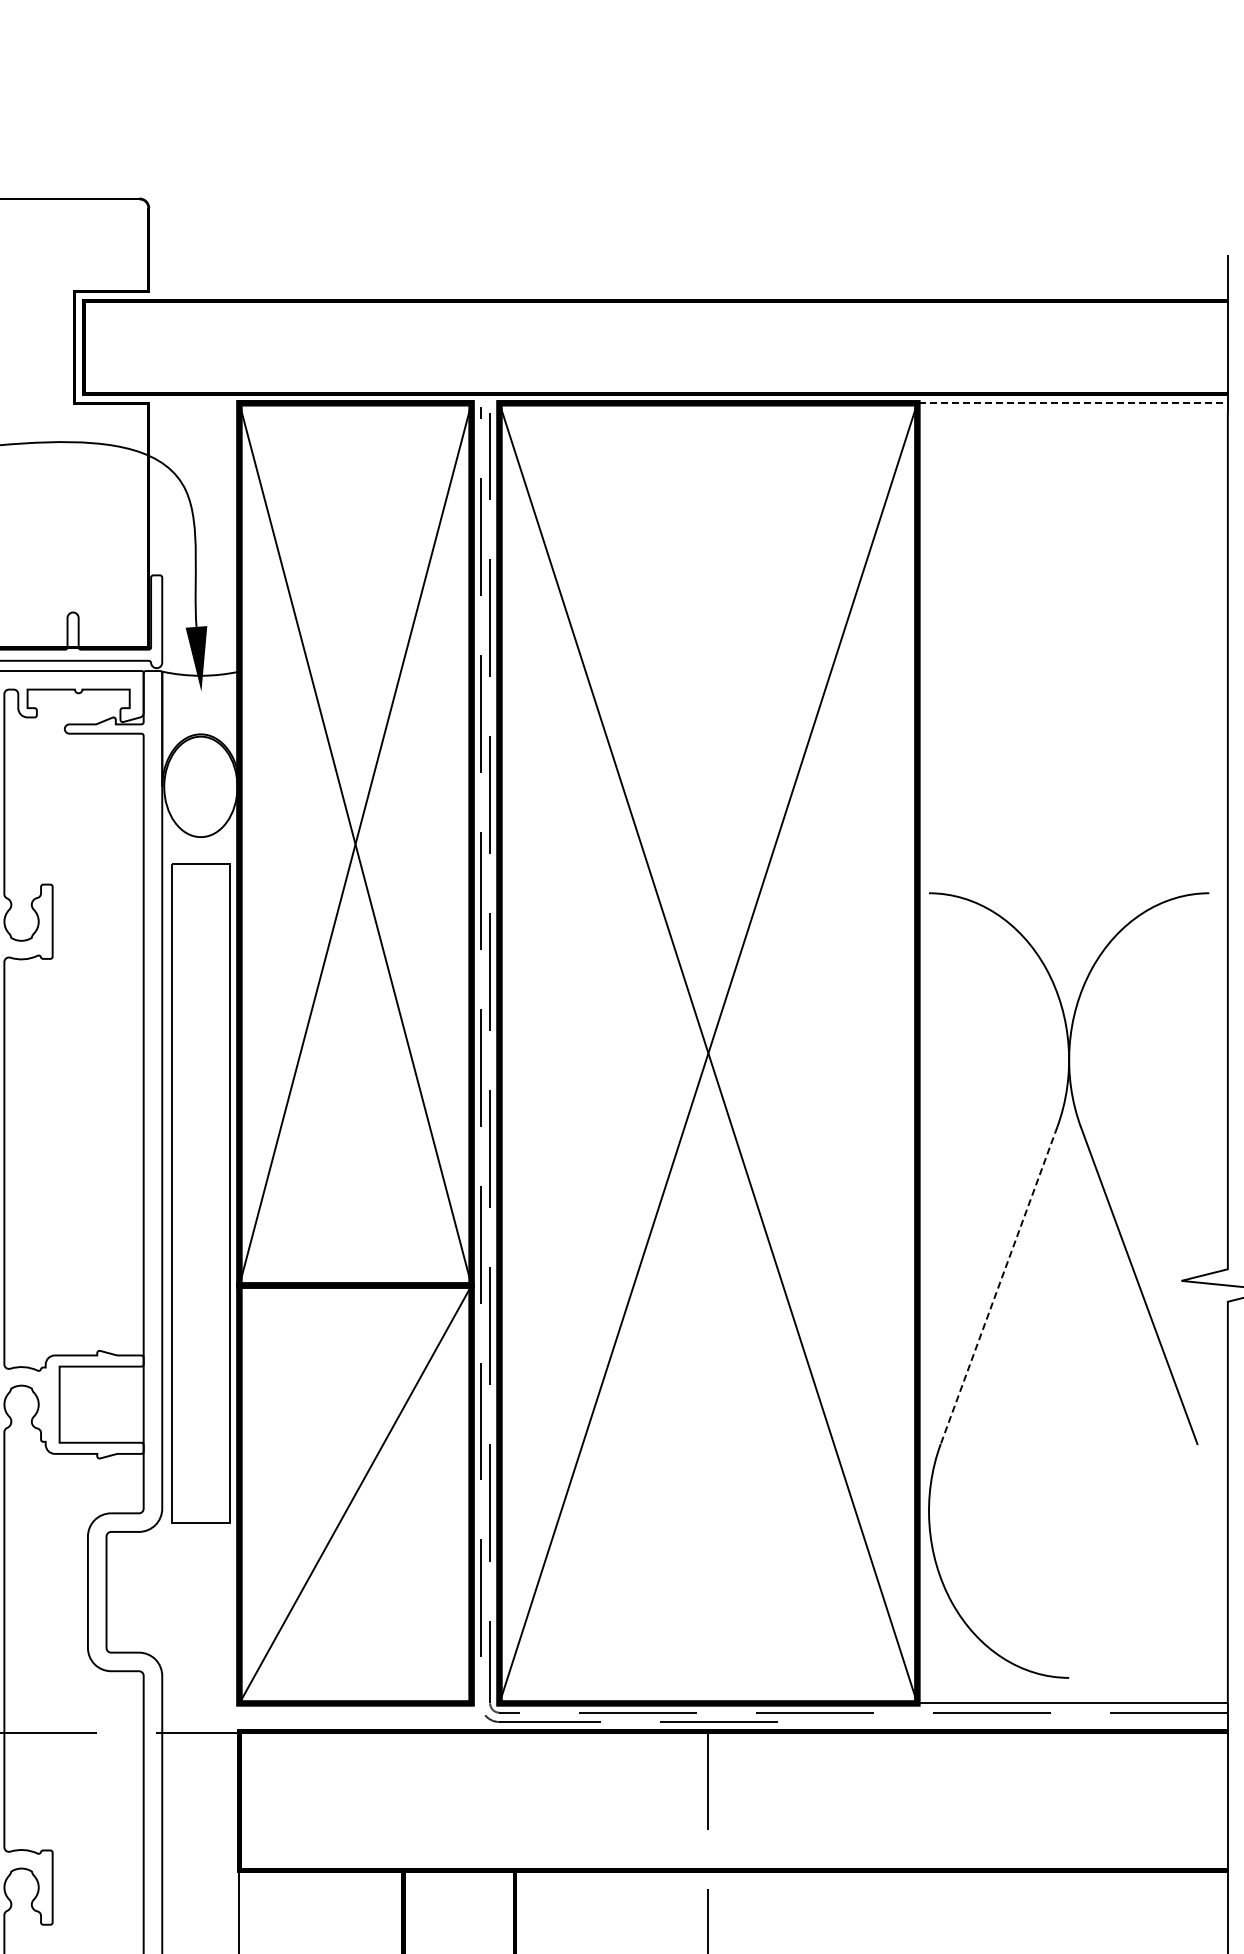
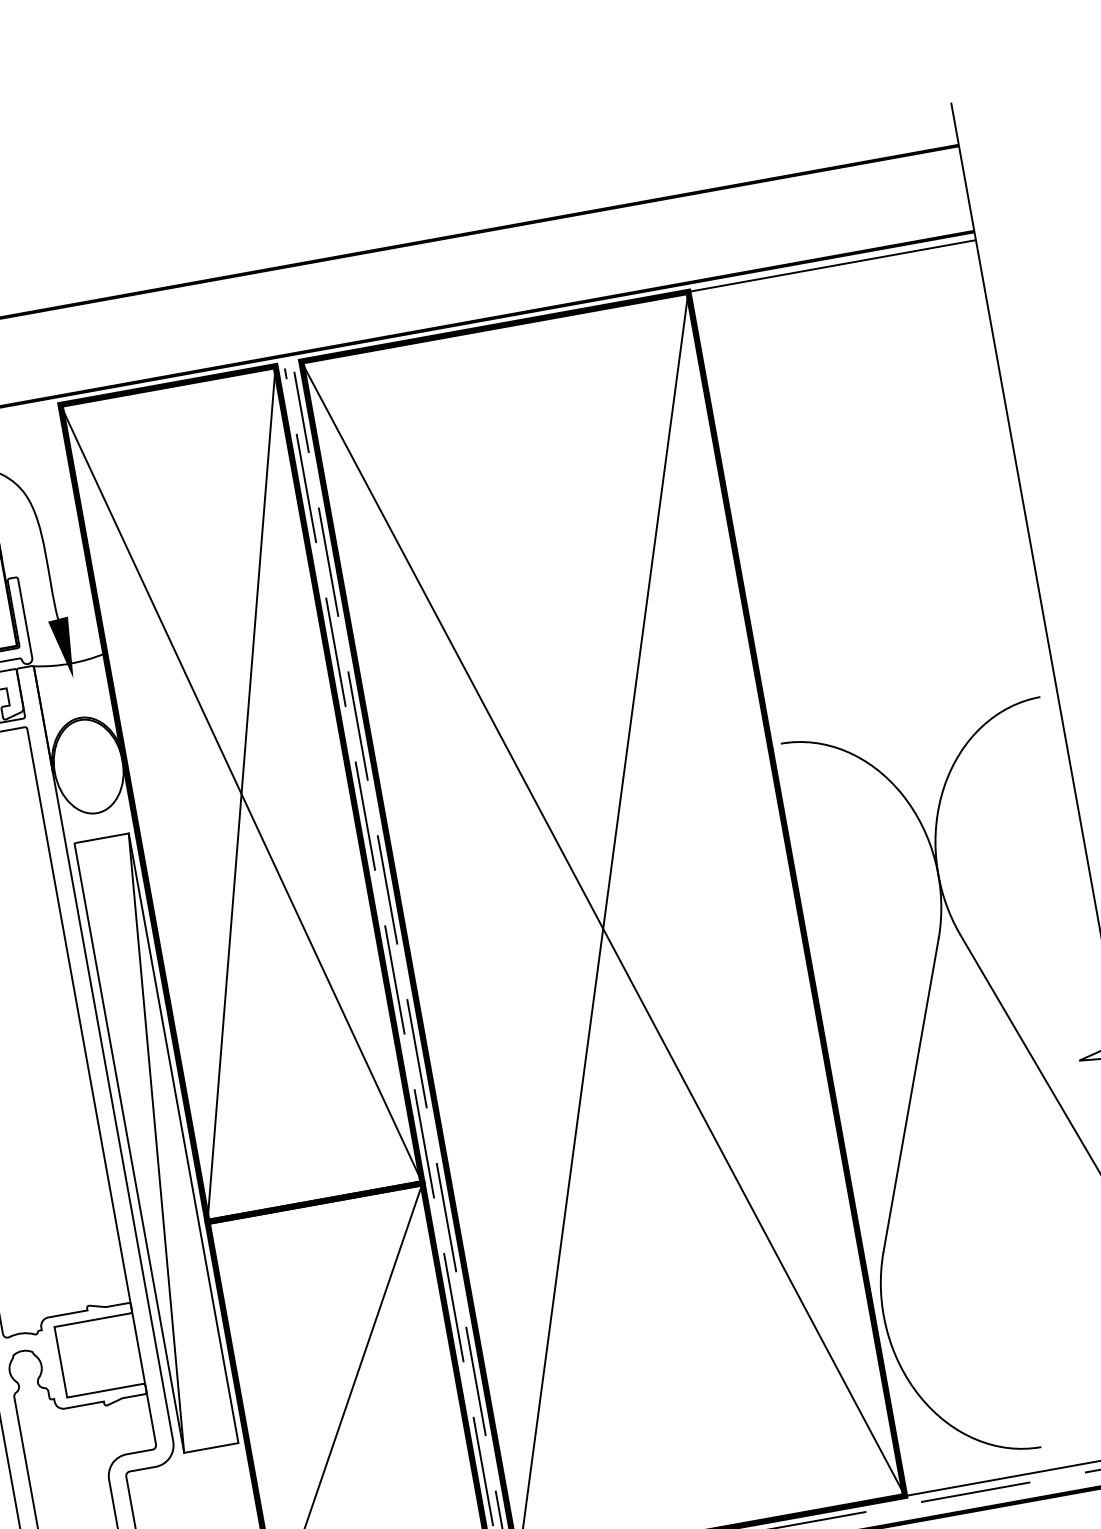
line: (1067, 403) -> (827, 267), dashed -> solid
line: (200, 1193) -> (156, 1143), added
line: (999, 1285) -> (911, 1095), dashed -> solid

